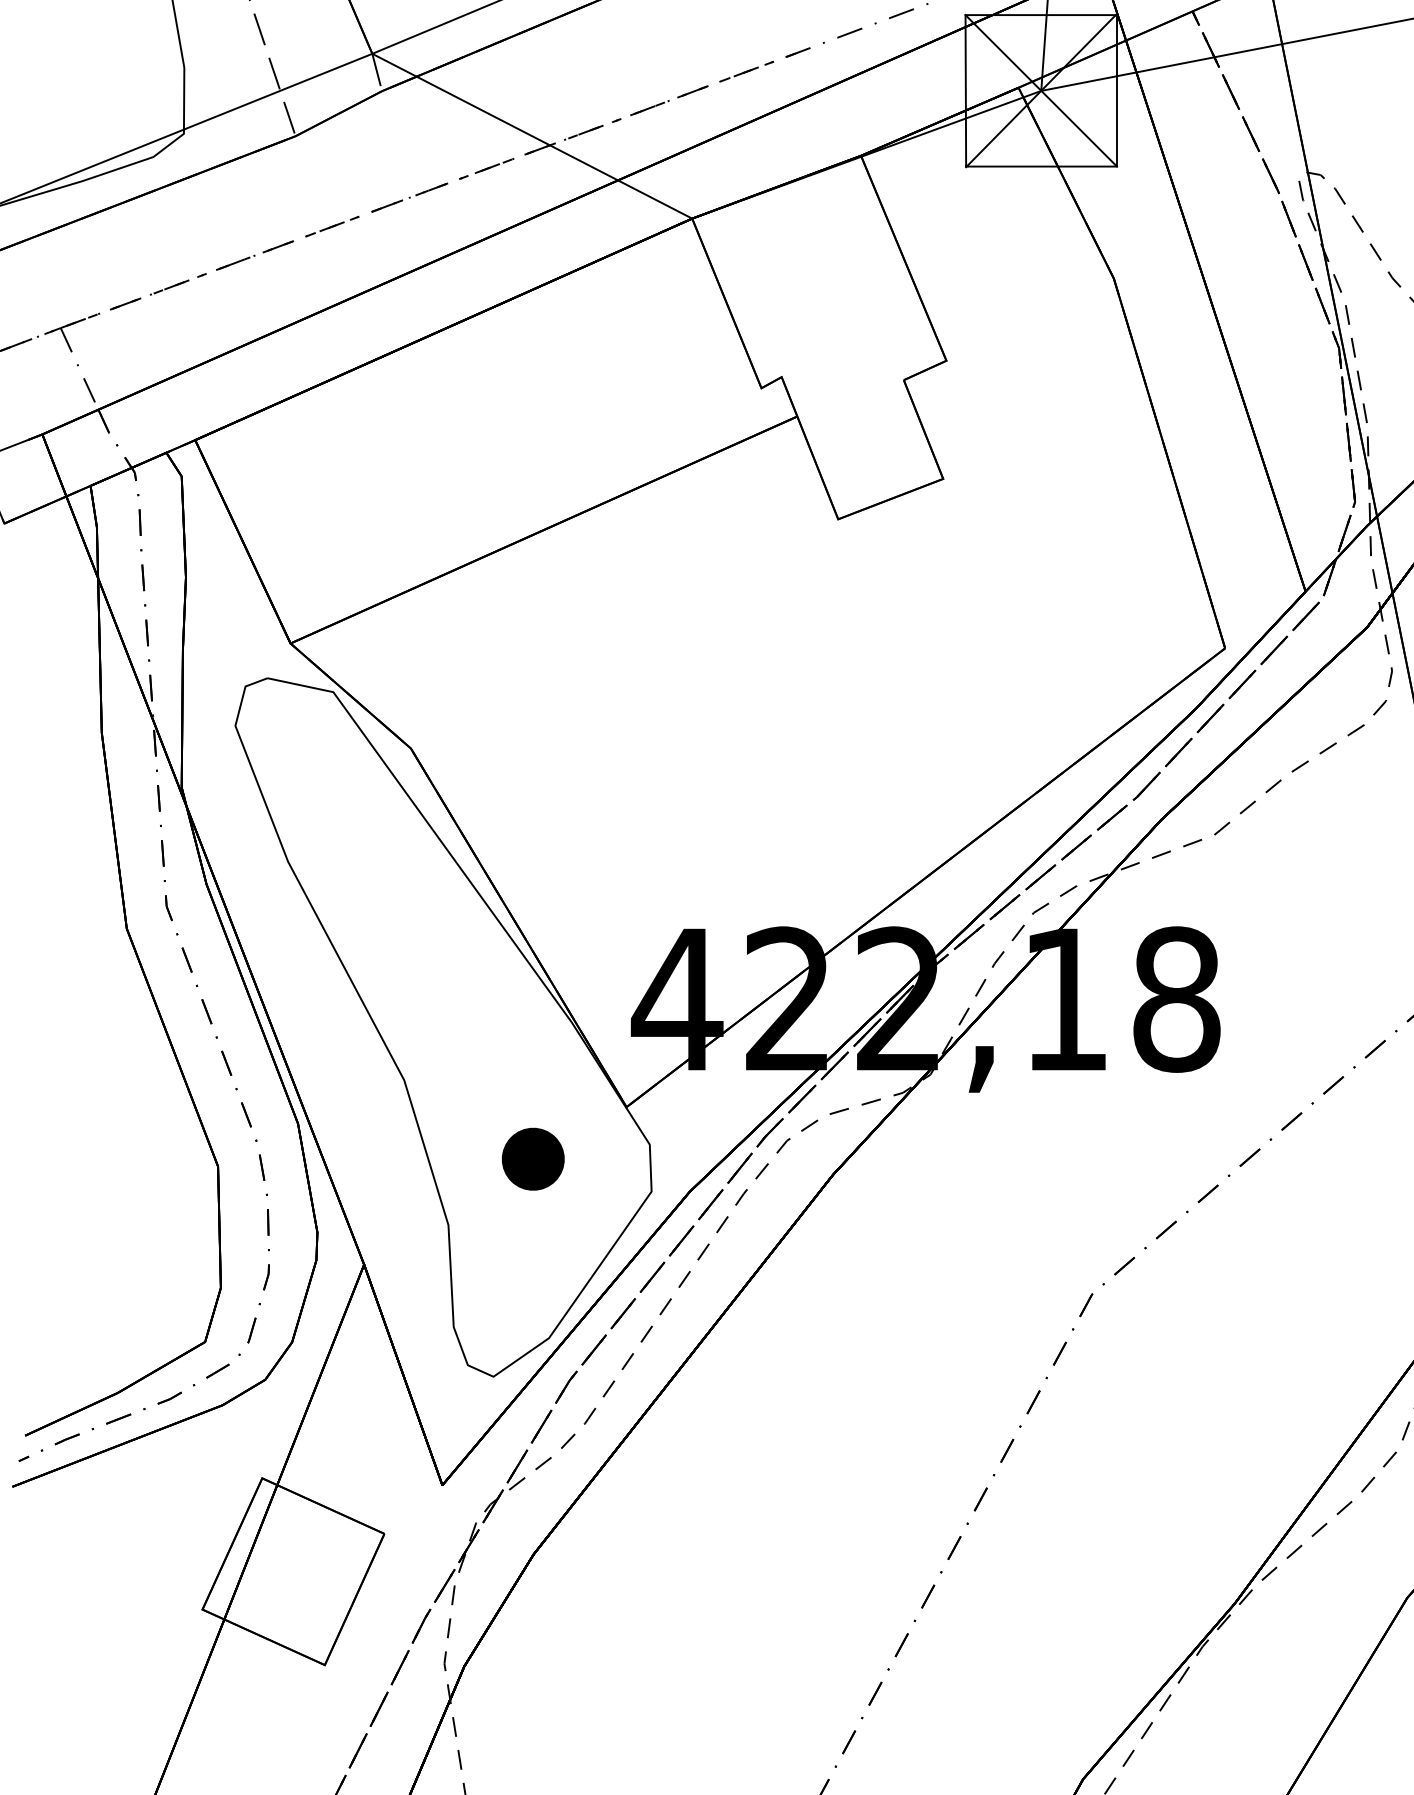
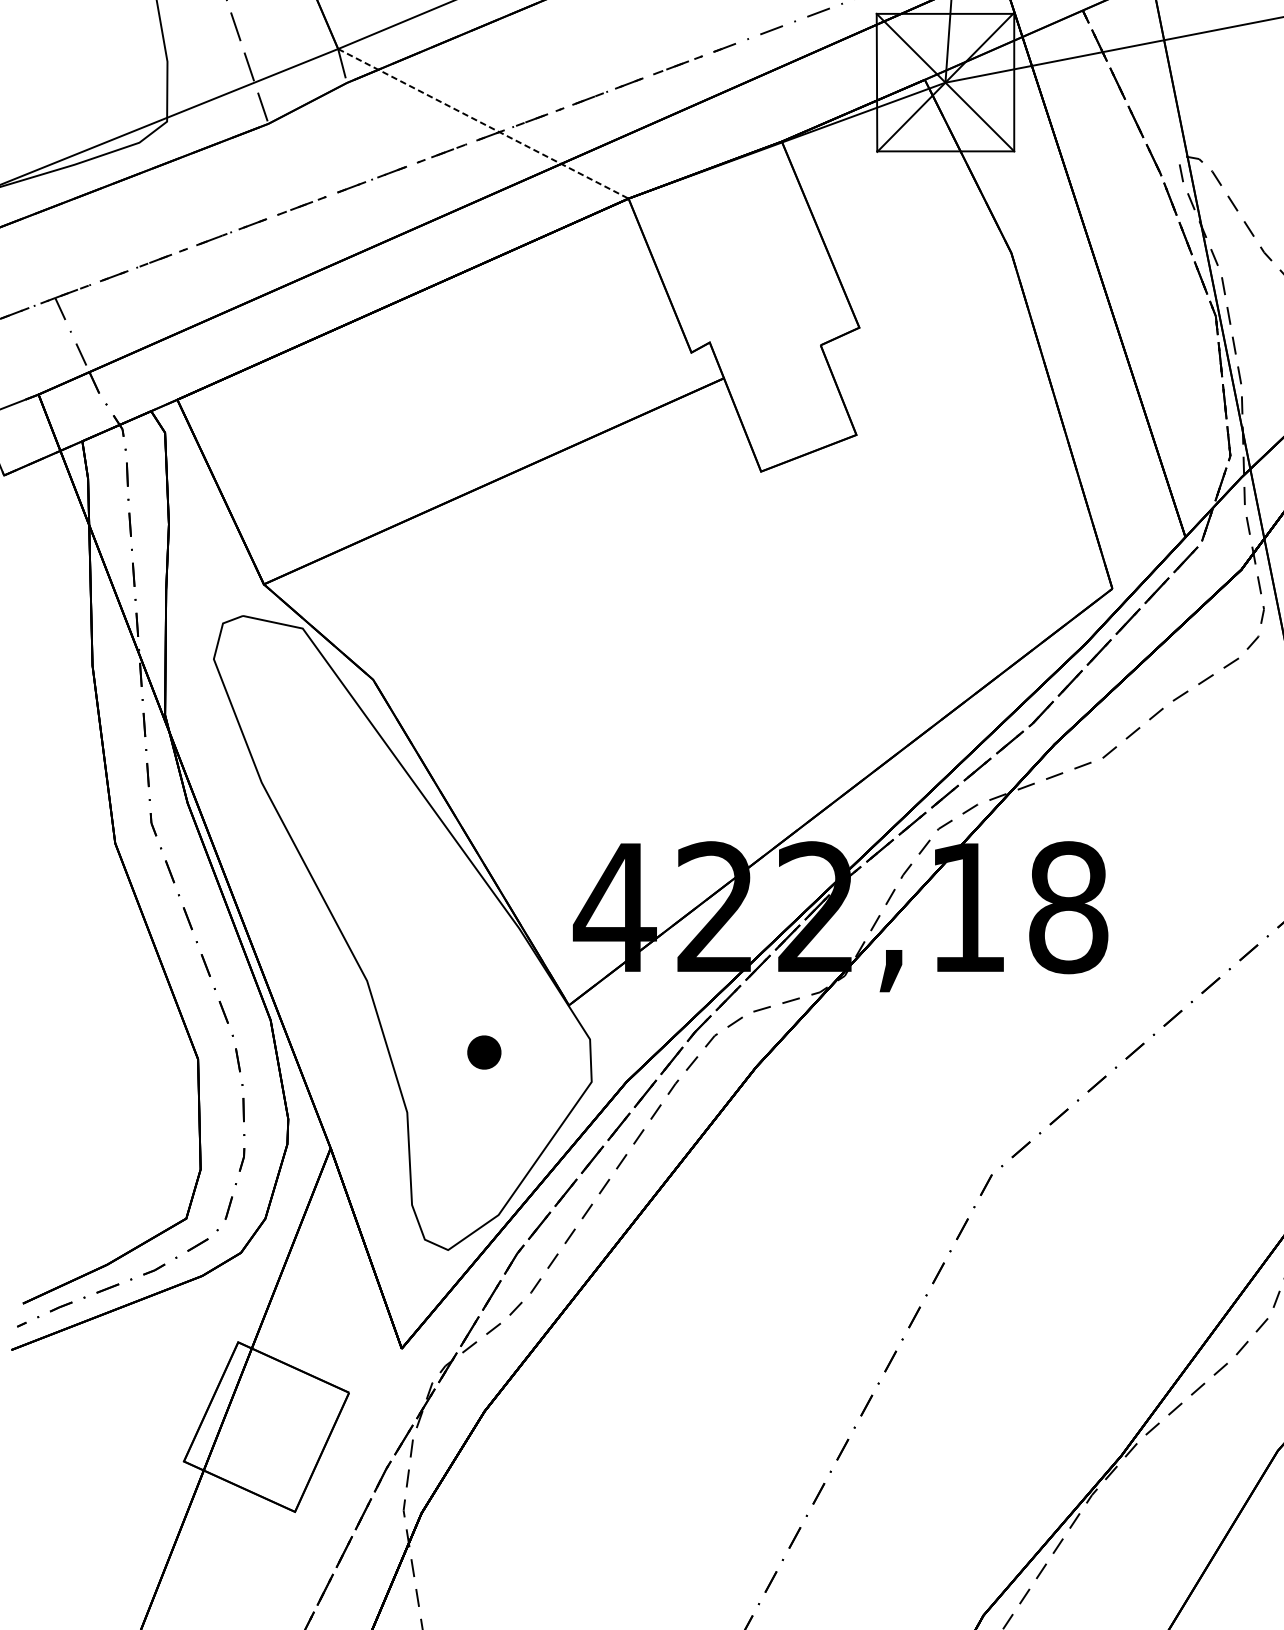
line: (532, 136) -> (483, 124), solid -> dashed
part: (533, 1158) -> (484, 1051), size x0.6

